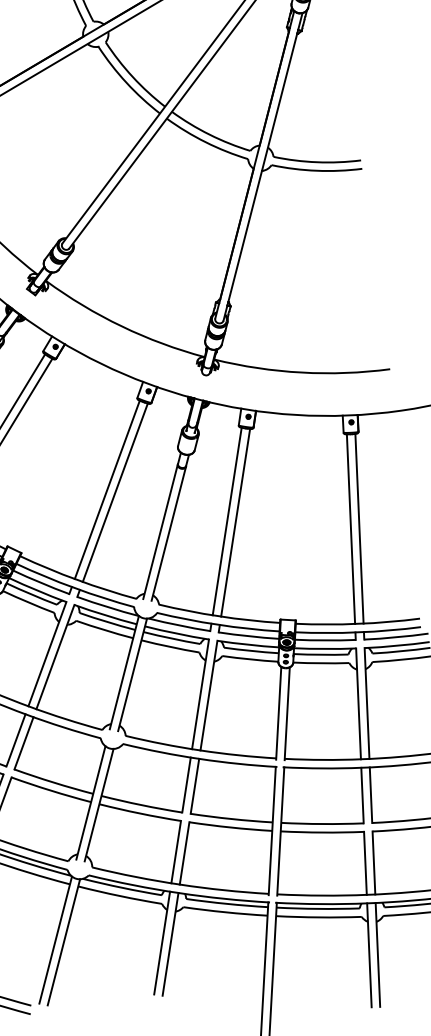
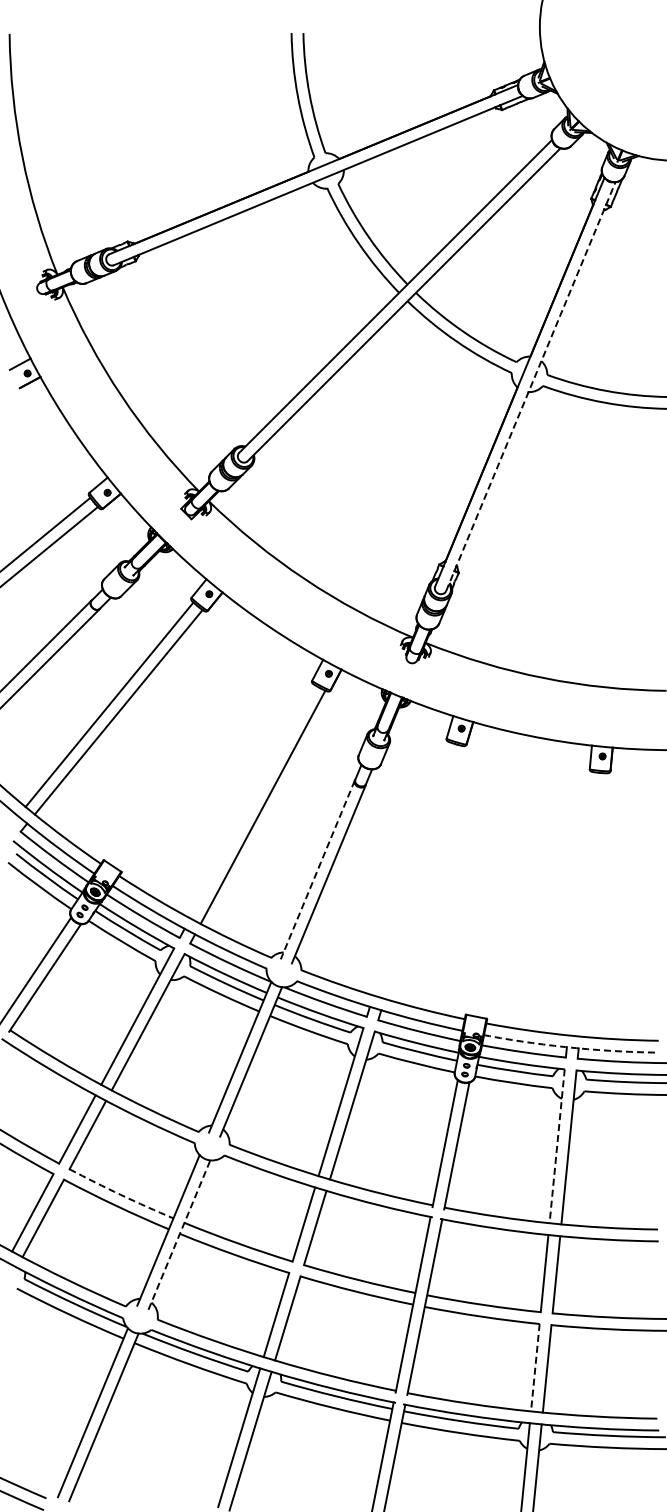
line: (263, 166) -> (531, 386), solid -> dashed
line: (107, 489) -> (252, 801), removed
line: (226, 521) -> (411, 868), removed
line: (235, 522) -> (422, 871), removed
line: (351, 528) -> (581, 903), removed
line: (359, 528) -> (592, 904), removed
line: (160, 532) -> (317, 870), solid -> dashed
arc: (358, 632) -> (570, 1047), solid -> dashed
line: (358, 703) -> (557, 1146), solid -> dashed
arc: (53, 782) -> (121, 1194), solid -> dashed
line: (99, 805) -> (179, 1235), solid -> dashed
line: (365, 863) -> (535, 1367), solid -> dashed

